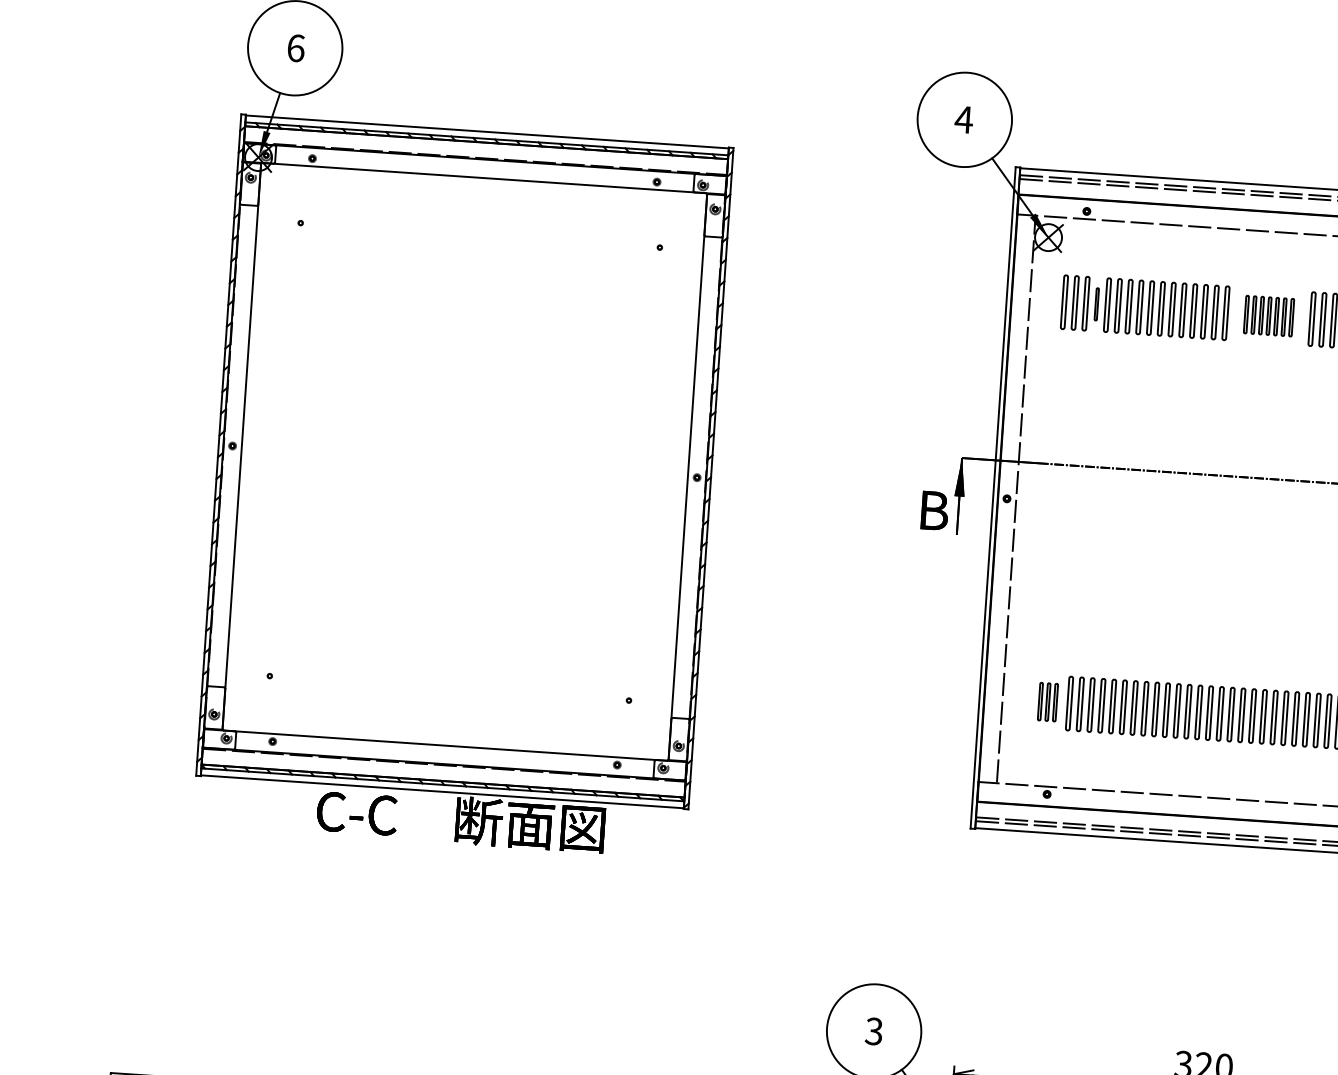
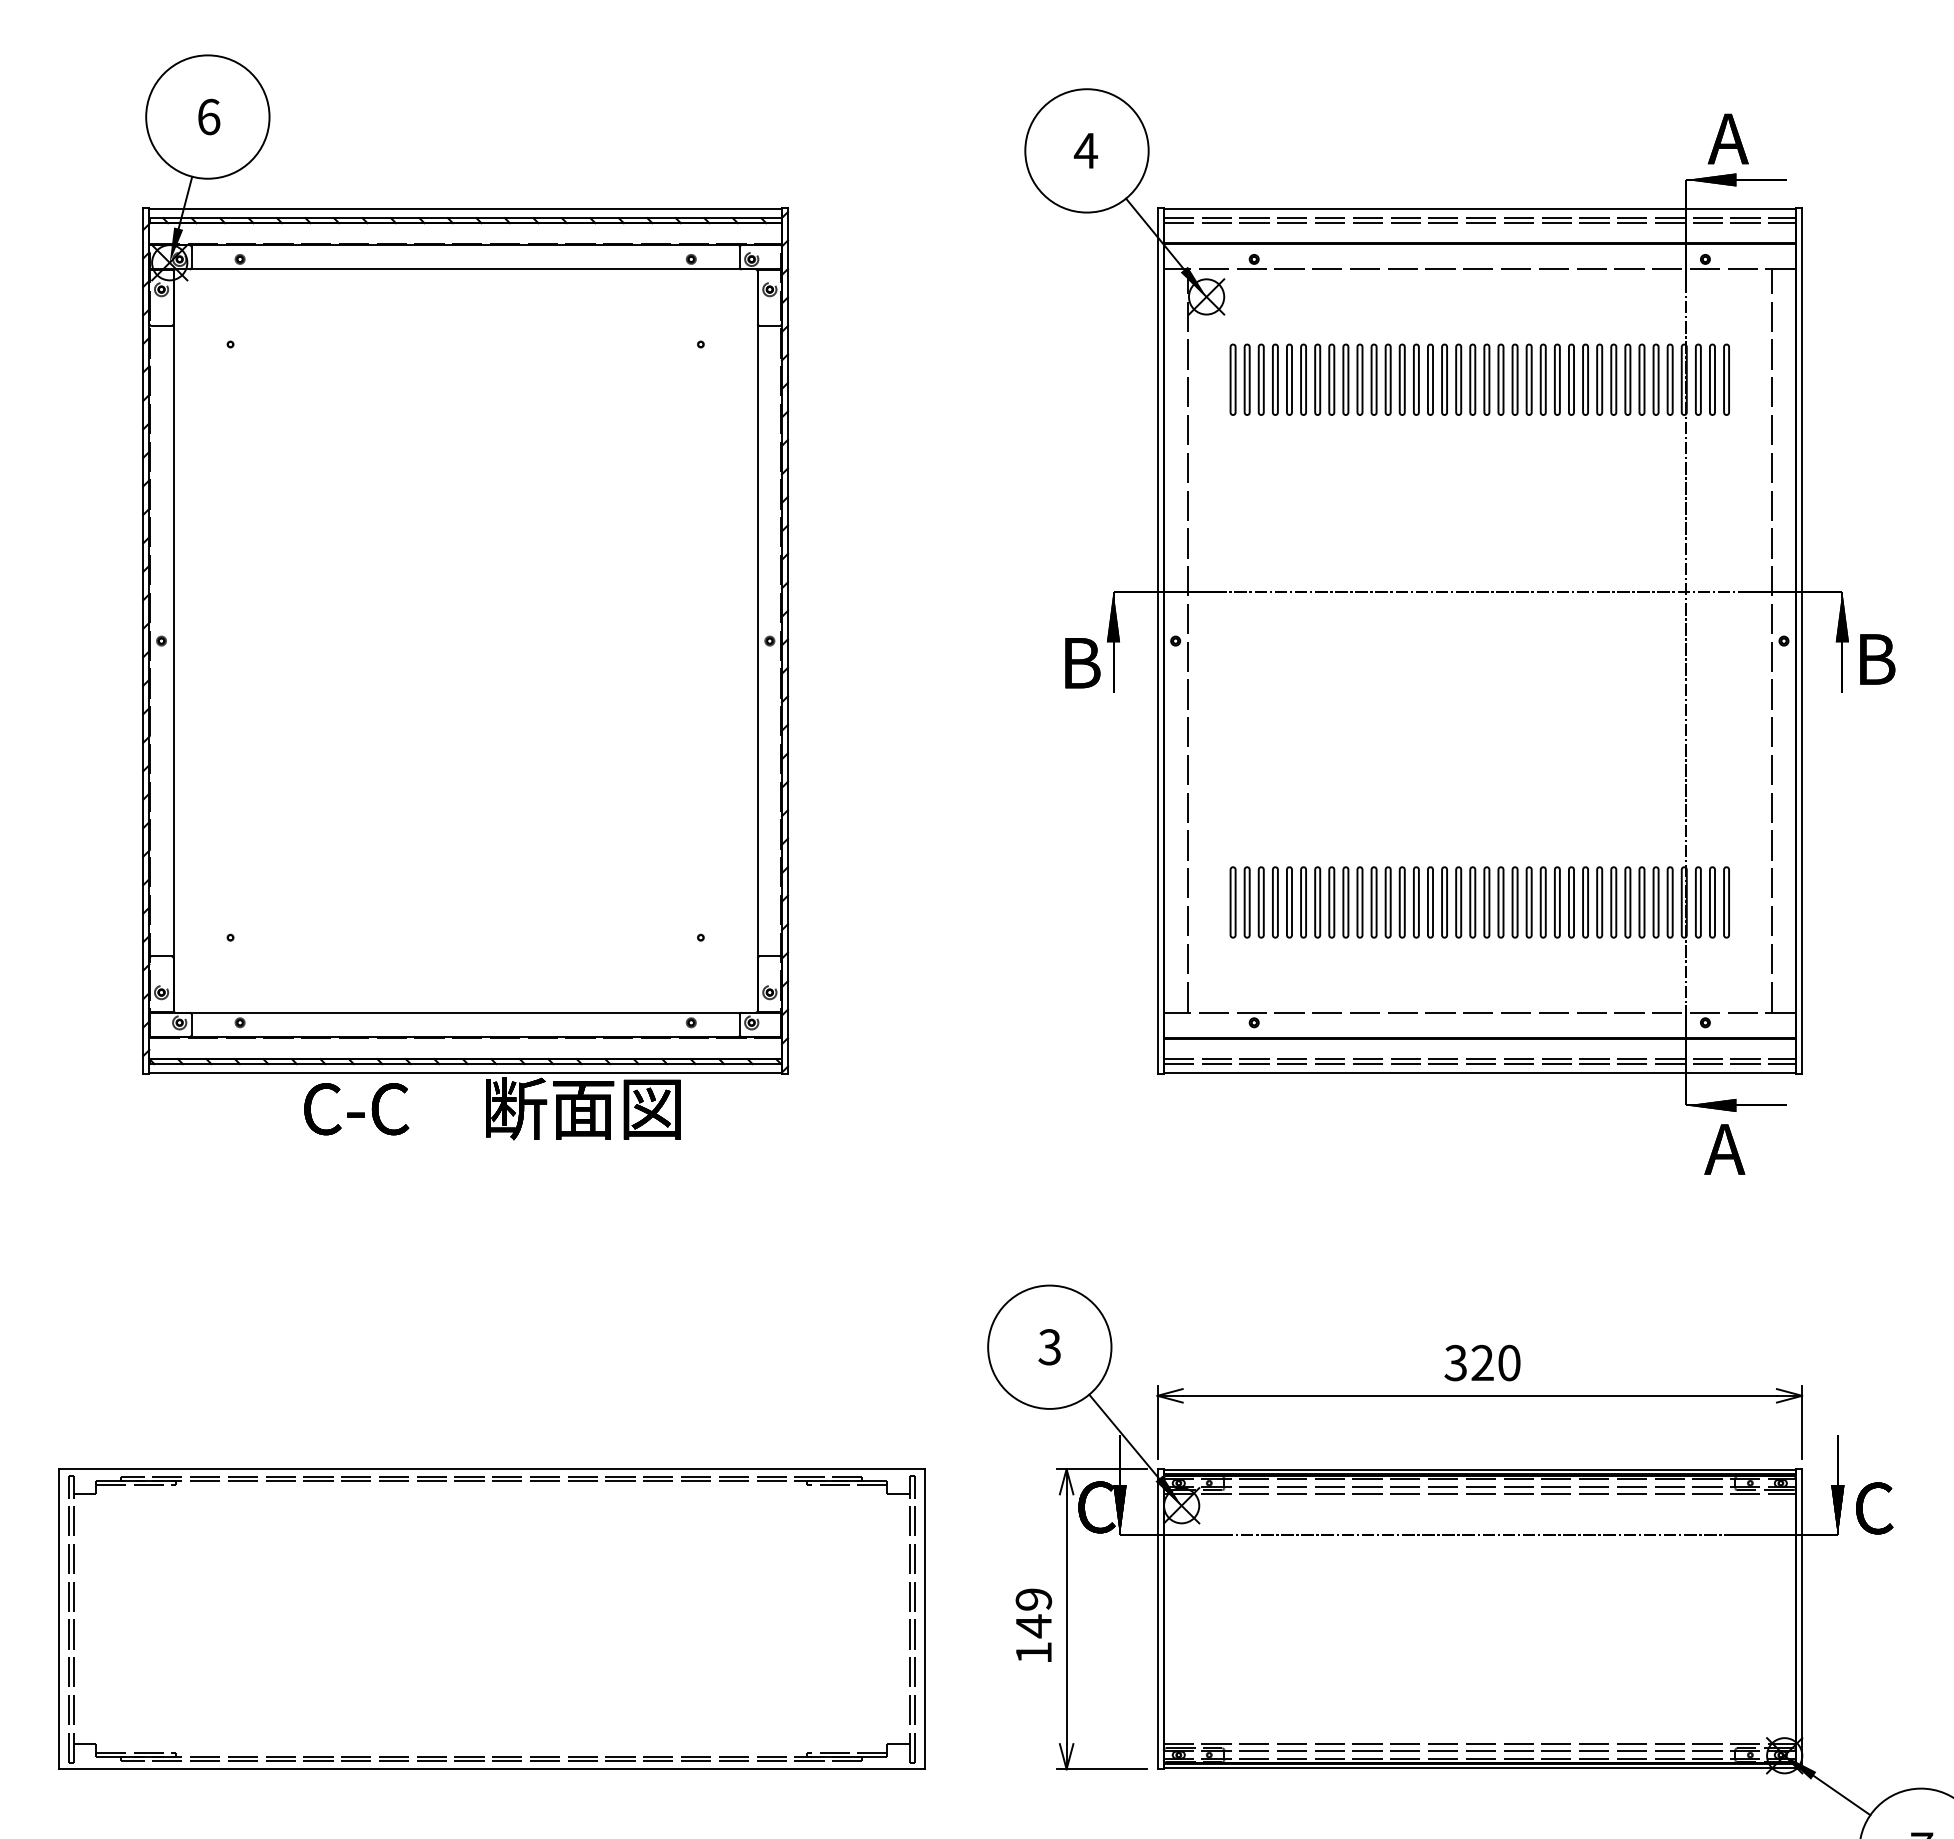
part: (1096, 304) -> (1275, 379), size x1.67
part: (1268, 315) -> (1500, 379), size x1.43
part: (1047, 702) -> (1246, 902), size x1.43

